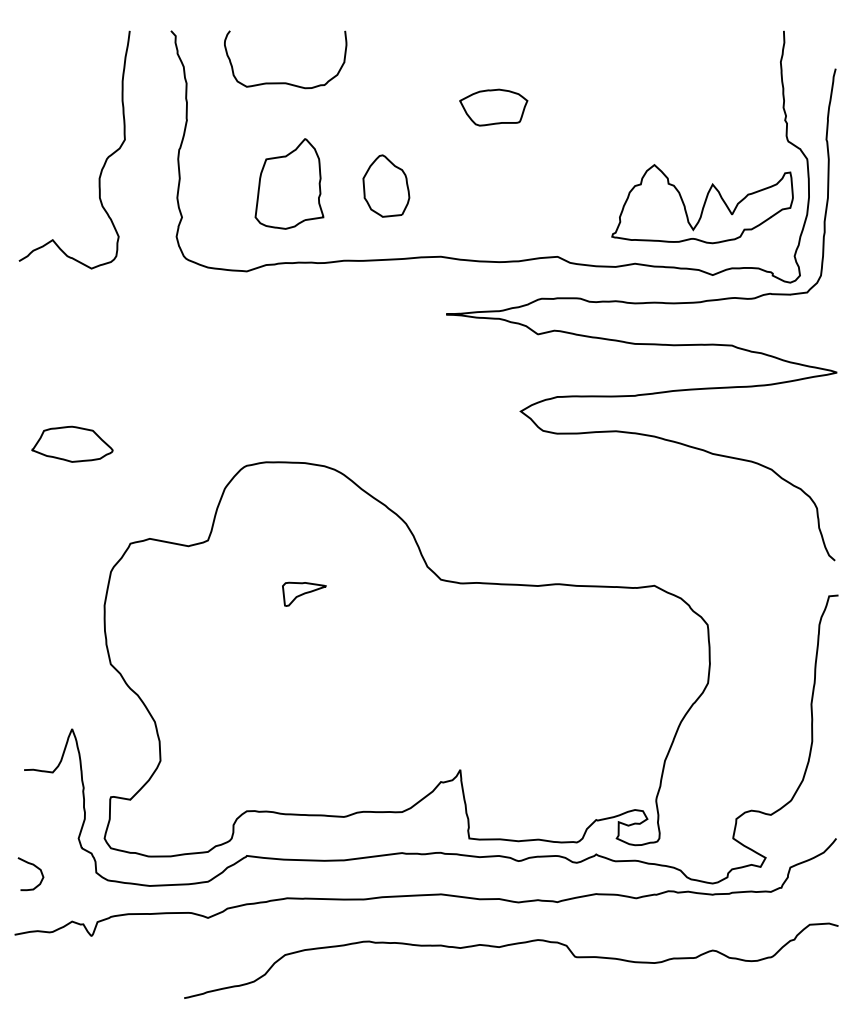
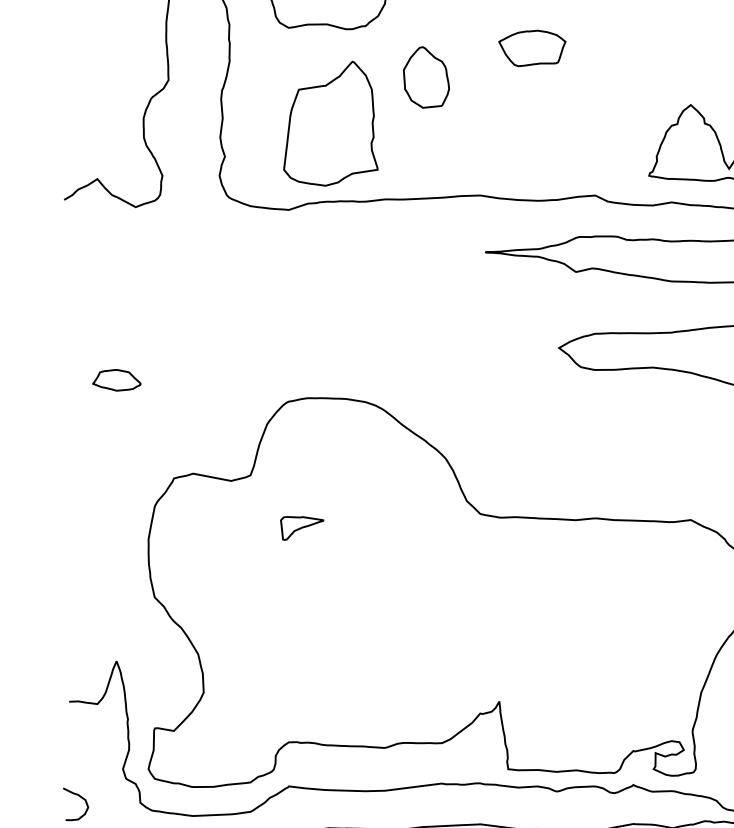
part: (289, 183) -> (330, 123), size x1.4
part: (386, 185) -> (426, 76), moved
part: (72, 443) -> (116, 379), size x0.6
part: (304, 593) -> (302, 527), moved

